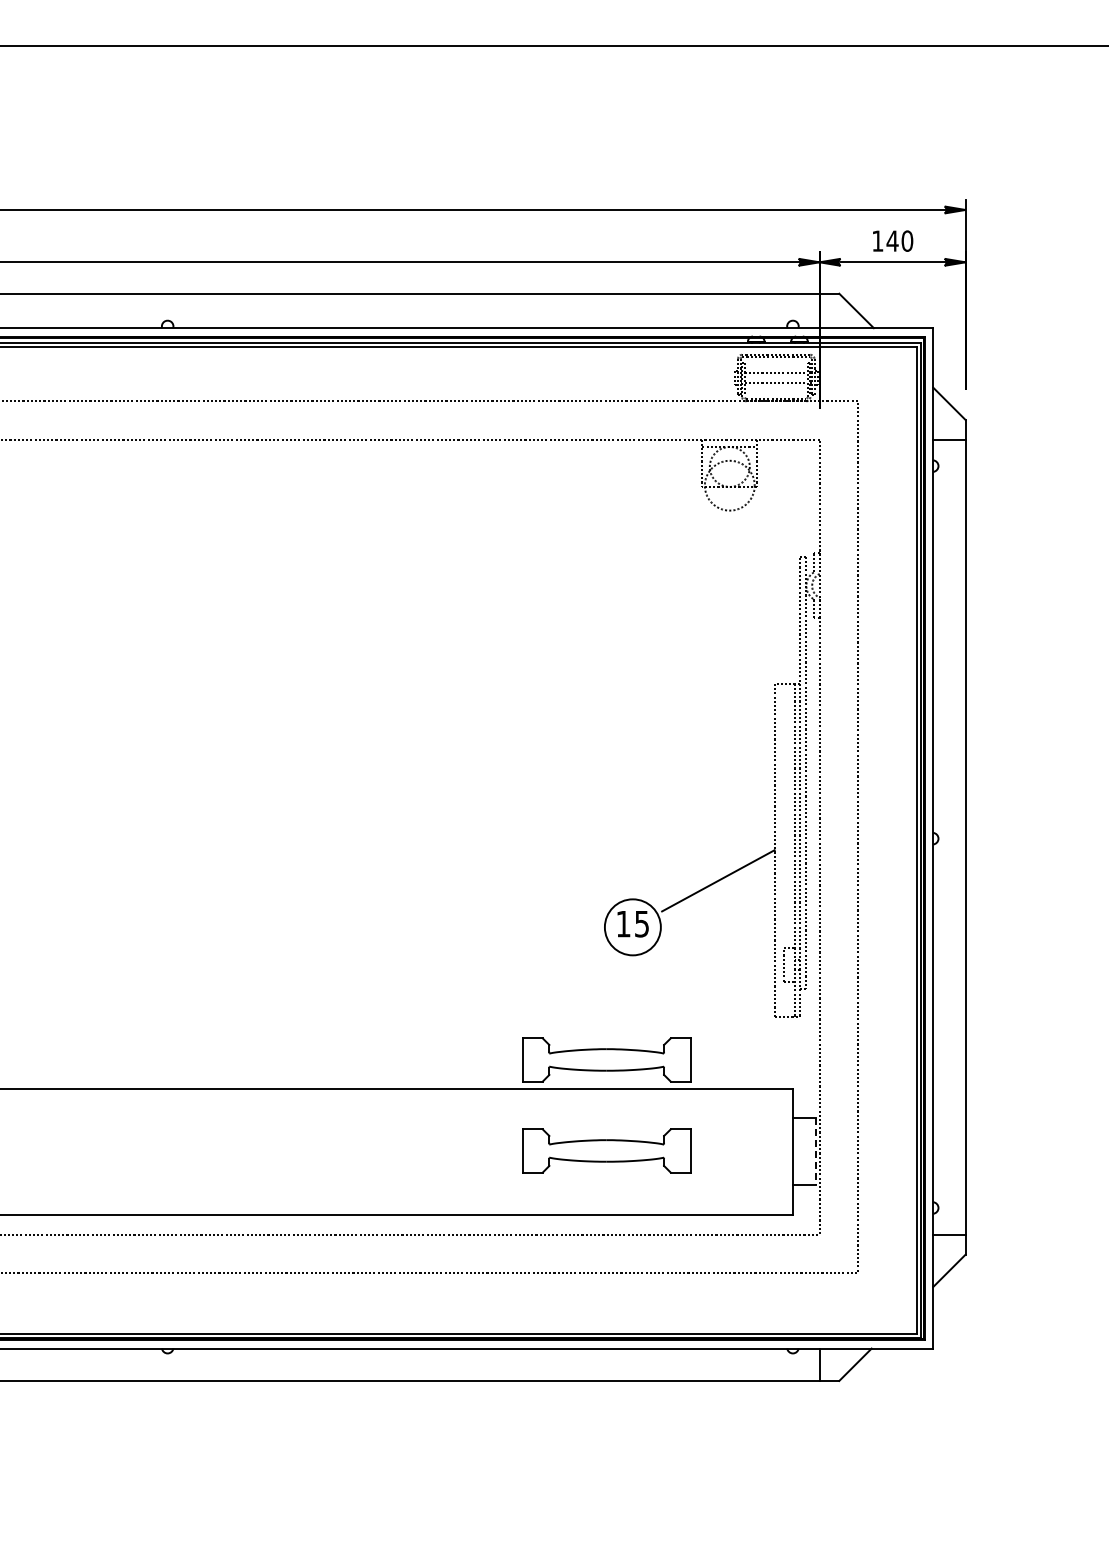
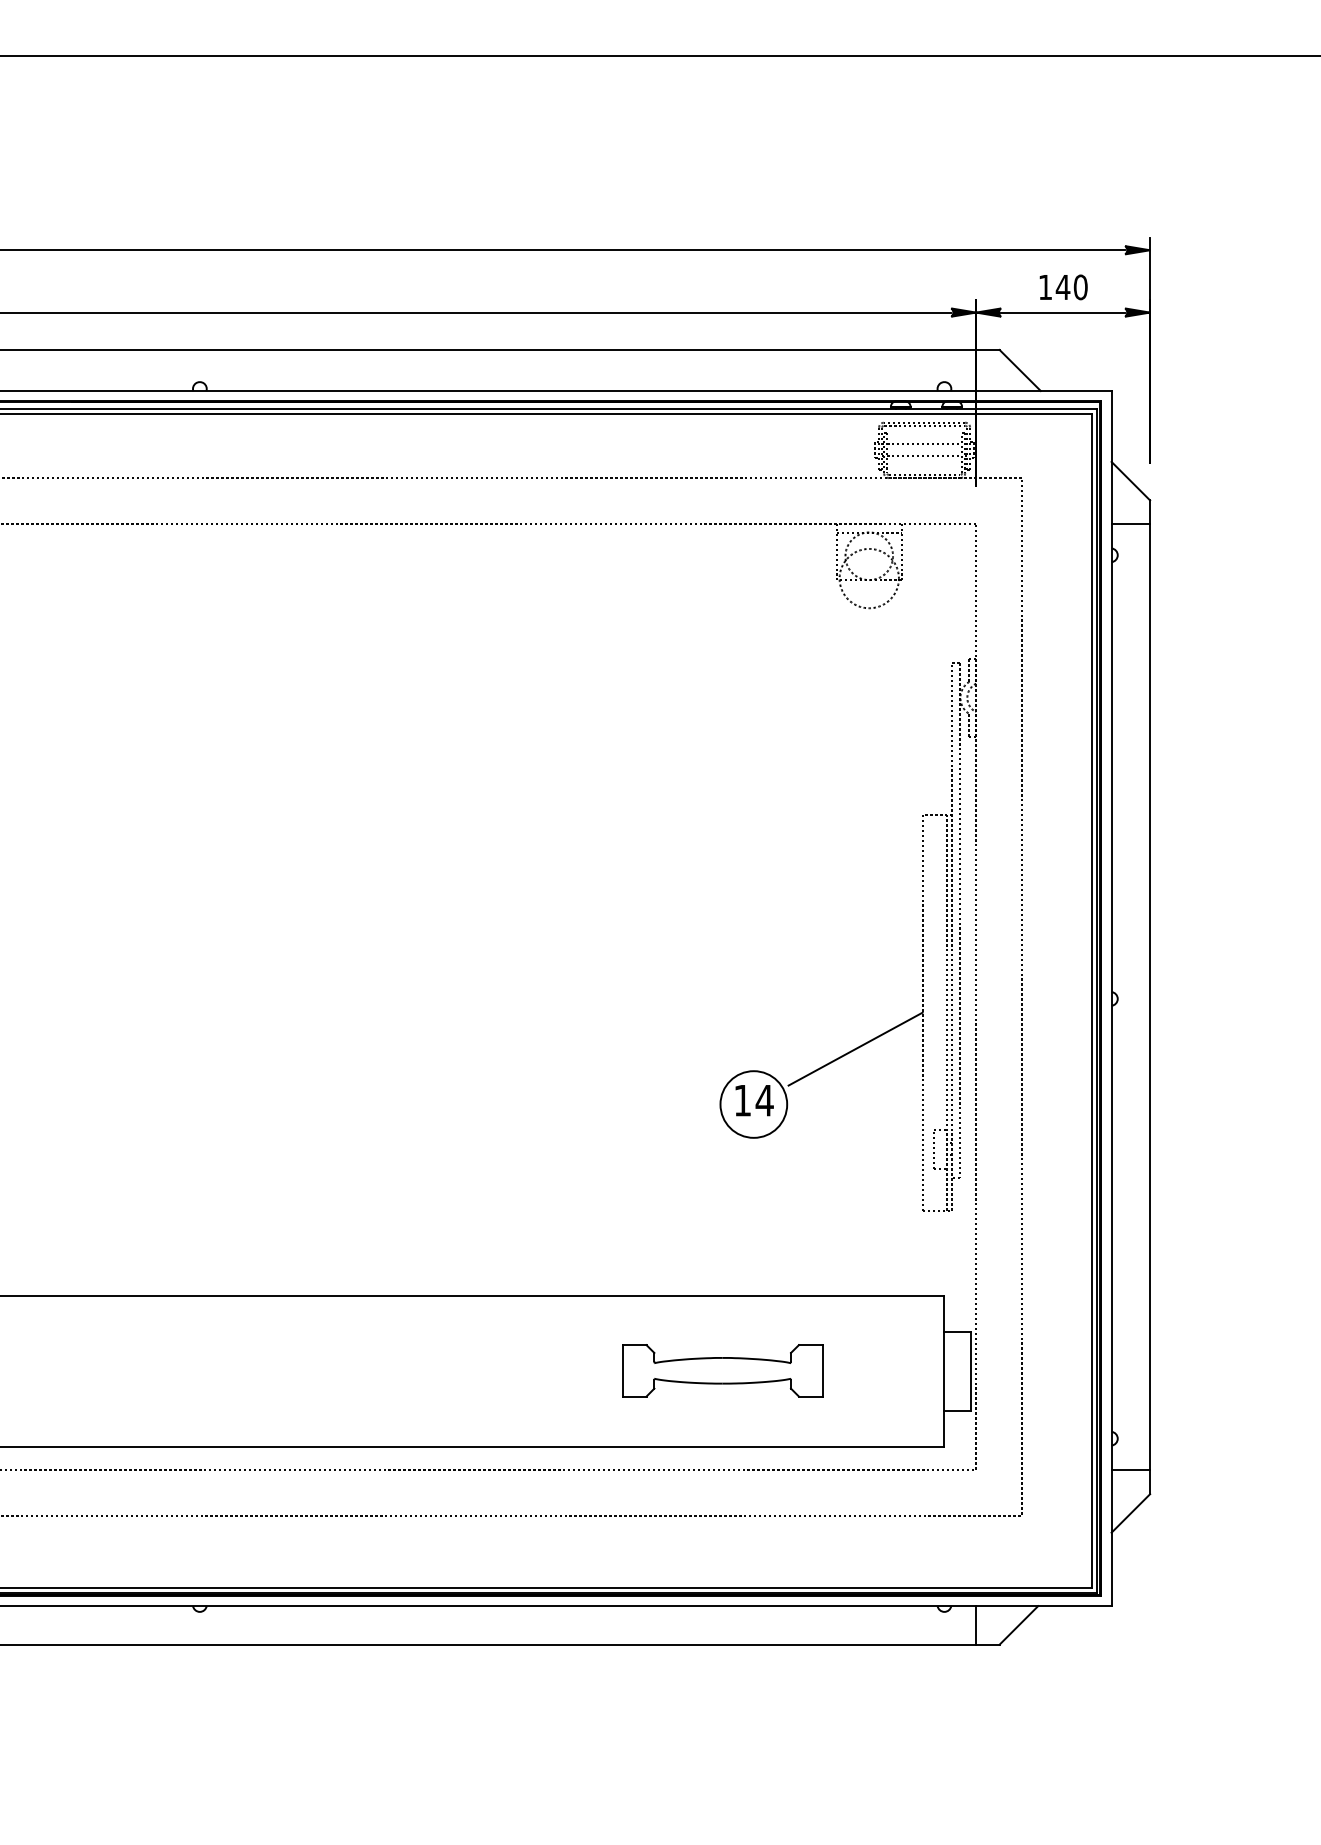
text: (641, 924) -> (764, 1101), 15 -> 14
part: (606, 1059) -> (722, 1261), removed
line: (815, 1152) -> (971, 1372), dashed -> solid

